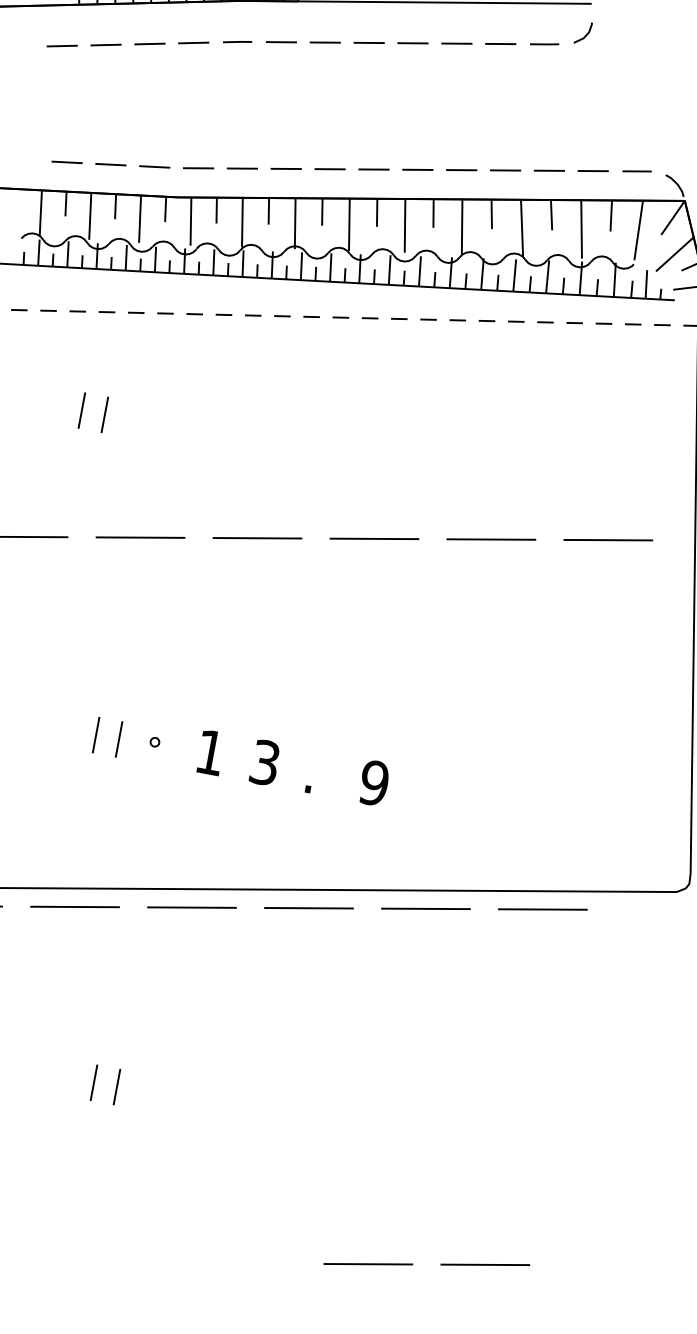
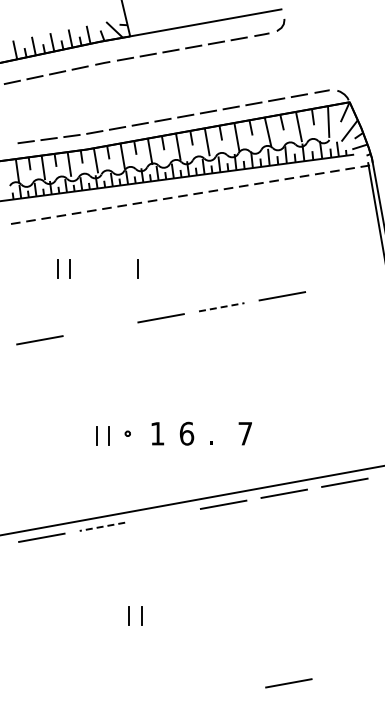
line: (230, 437) -> (137, 268), added
line: (140, 538) -> (100, 329), removed
line: (375, 539) -> (222, 307), solid -> dashed
line: (607, 540) -> (342, 285), removed
text: (264, 762) -> (186, 433), 3 -> 6
text: (374, 782) -> (245, 433), 9 -> 7
line: (73, 906) -> (101, 526), solid -> dashed
line: (191, 906) -> (162, 515), removed
line: (485, 1265) -> (349, 672), removed

